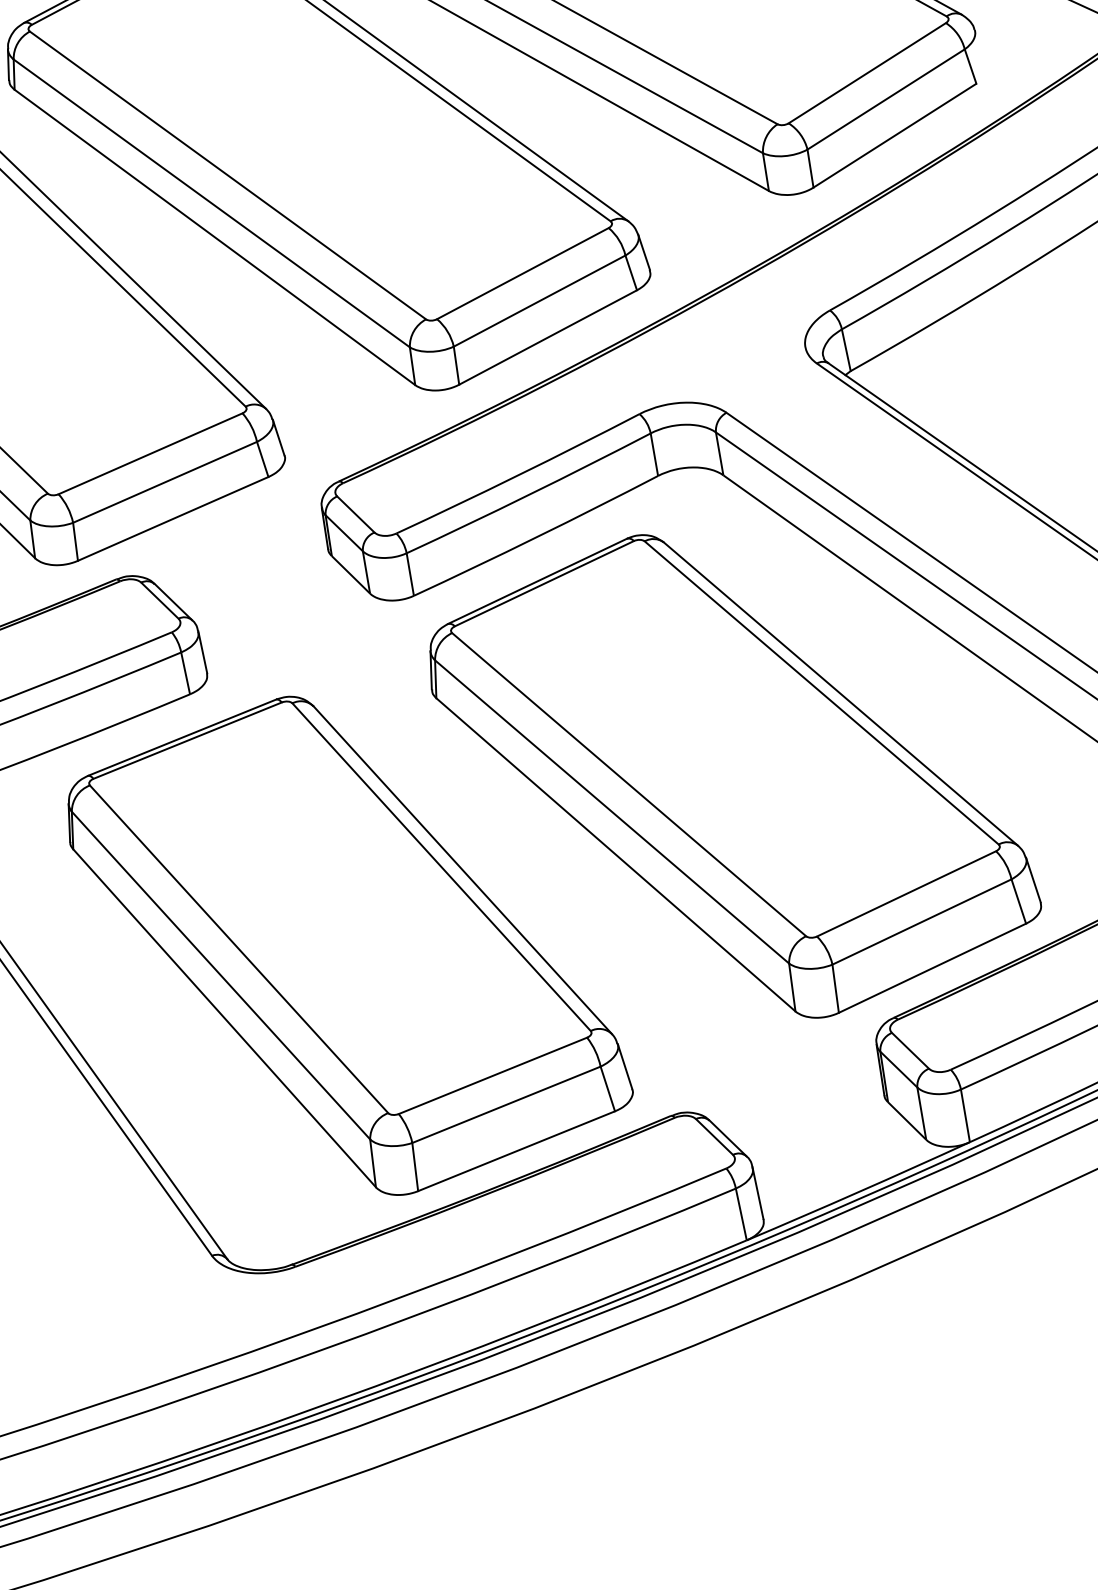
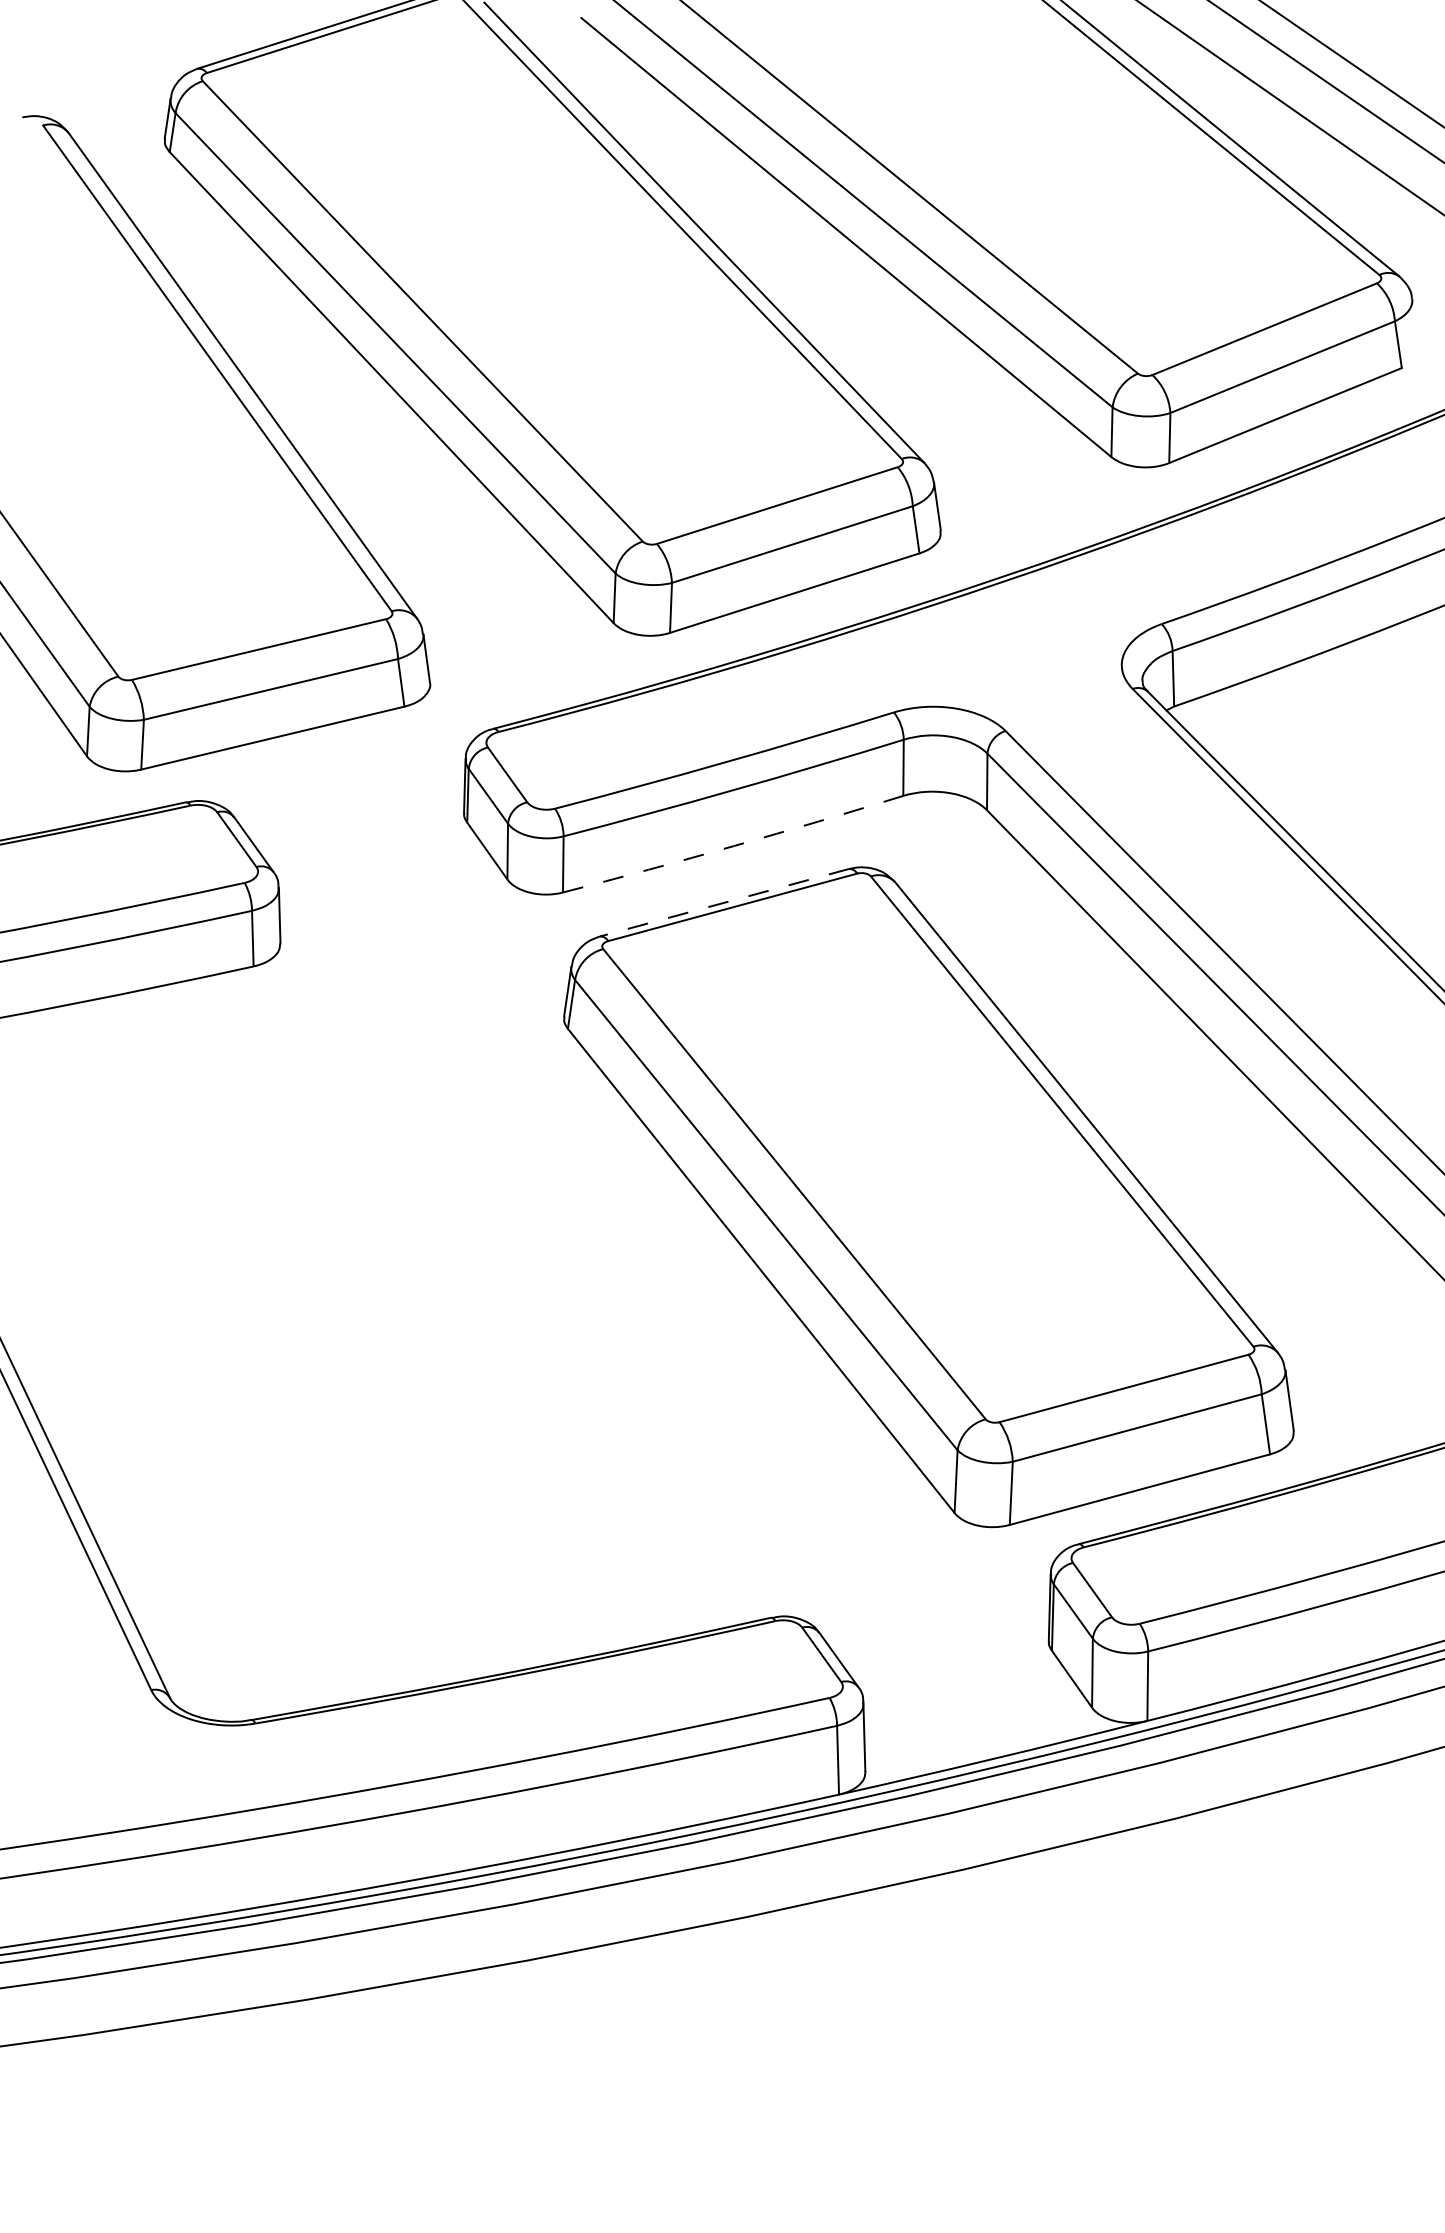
arc: (536, 537) -> (733, 846), solid -> dashed
line: (537, 581) -> (724, 902), solid -> dashed
part: (347, 945) -> (396, 1324), removed

